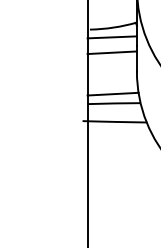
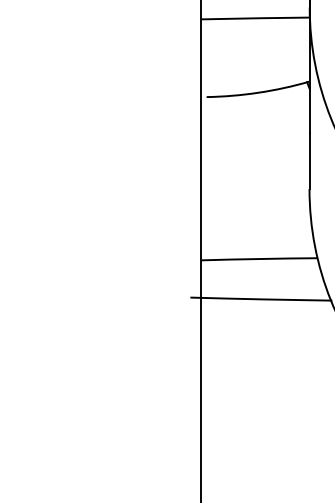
line: (111, 37) -> (253, 114), removed
line: (111, 52) -> (253, 147), removed
line: (112, 93) -> (255, 237), removed

